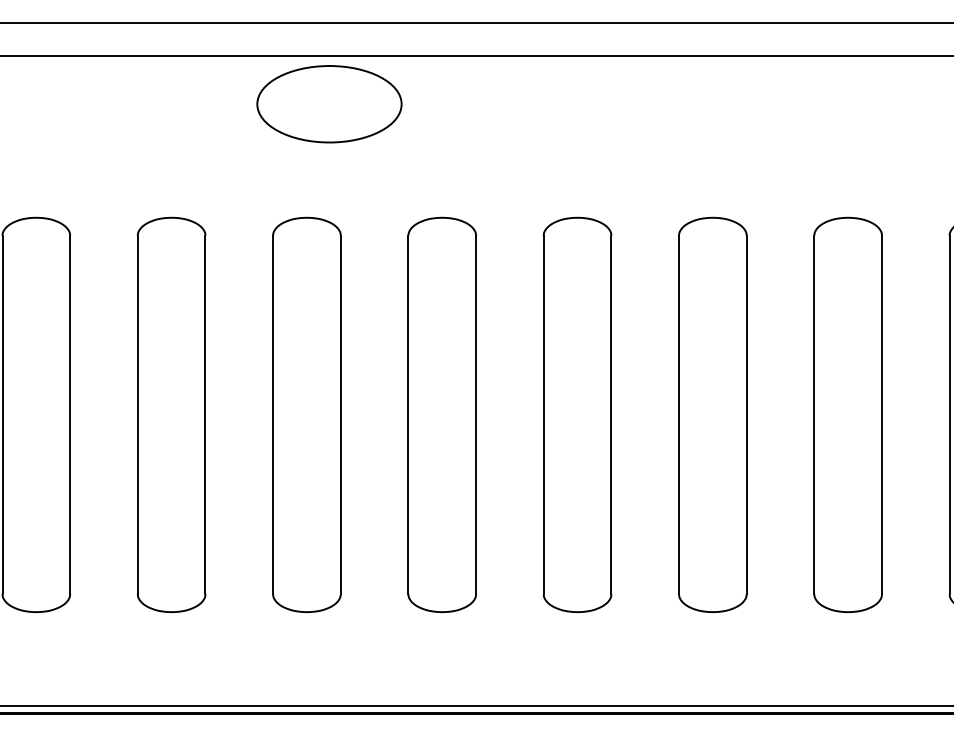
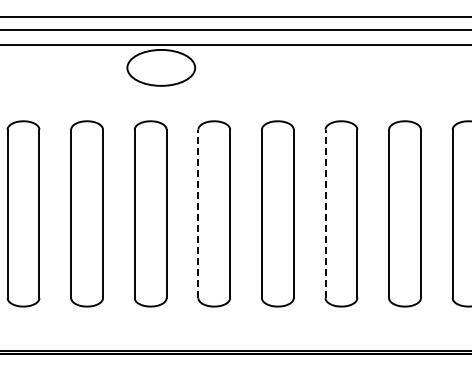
line: (408, 414) -> (198, 213), solid -> dashed
line: (678, 414) -> (325, 213), solid -> dashed

